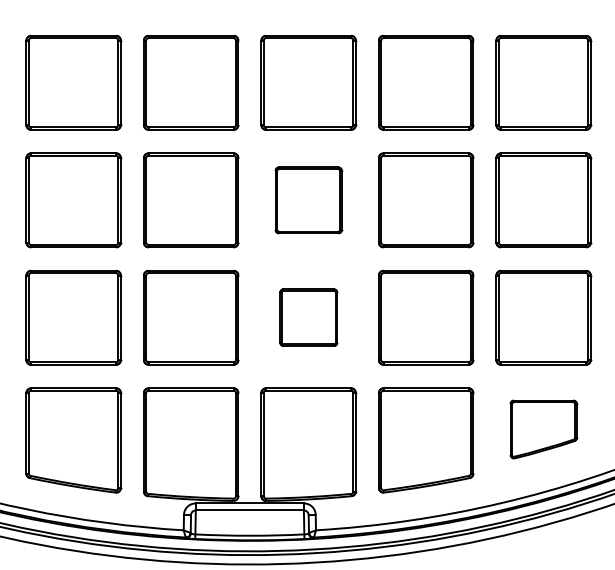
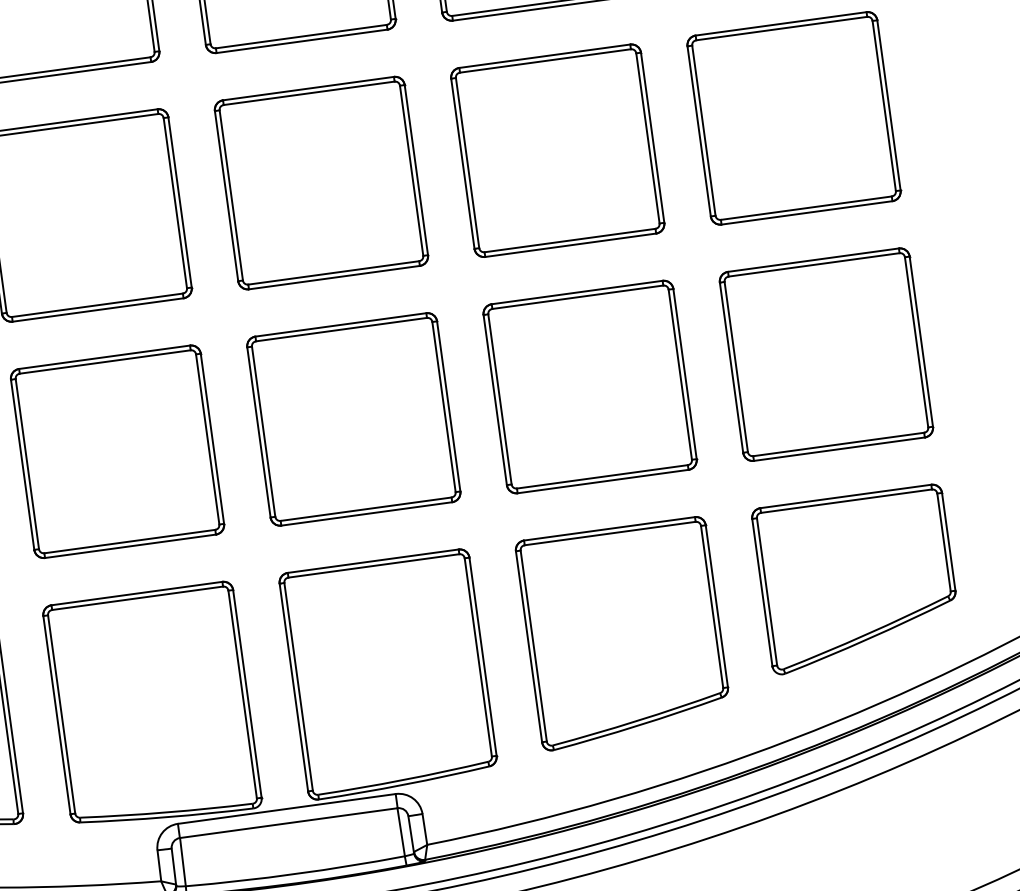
part: (308, 200) -> (321, 183), size x1.43
part: (308, 317) -> (353, 418), size x1.67
part: (543, 429) -> (857, 579), size x1.43

